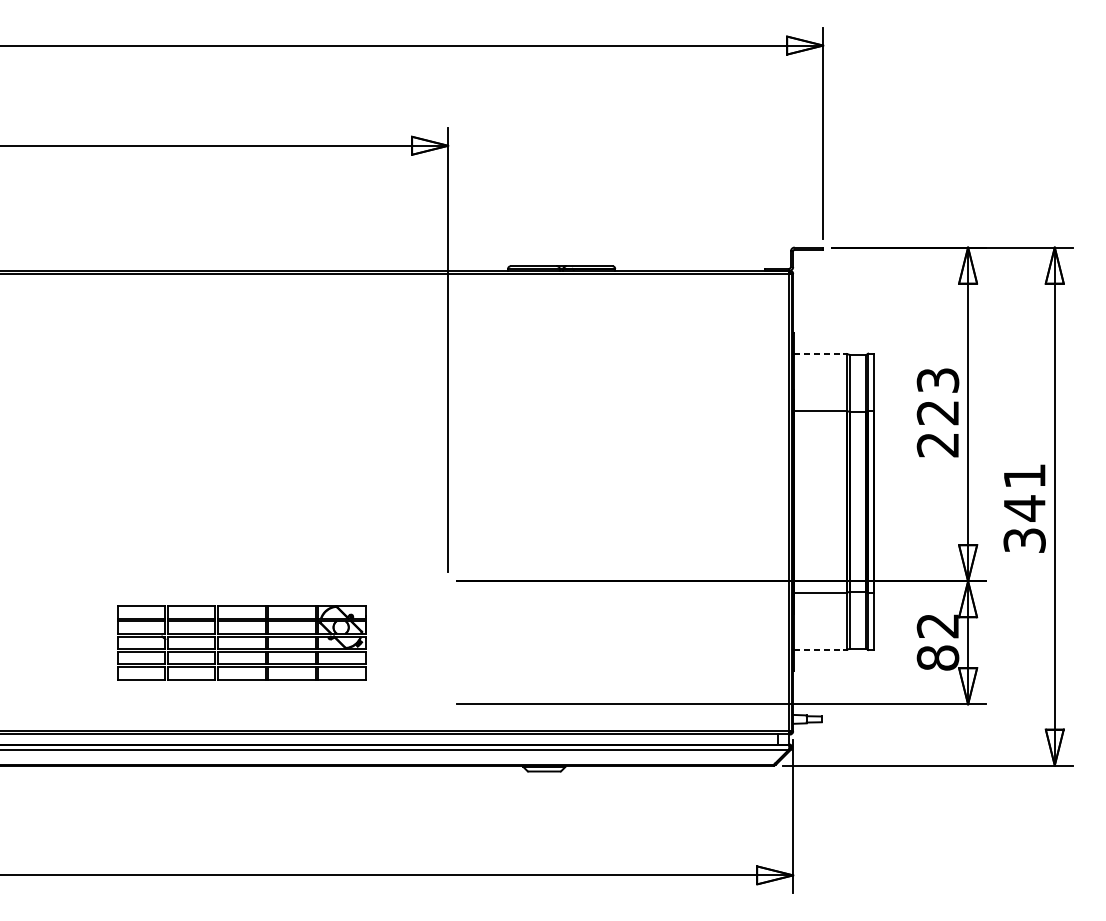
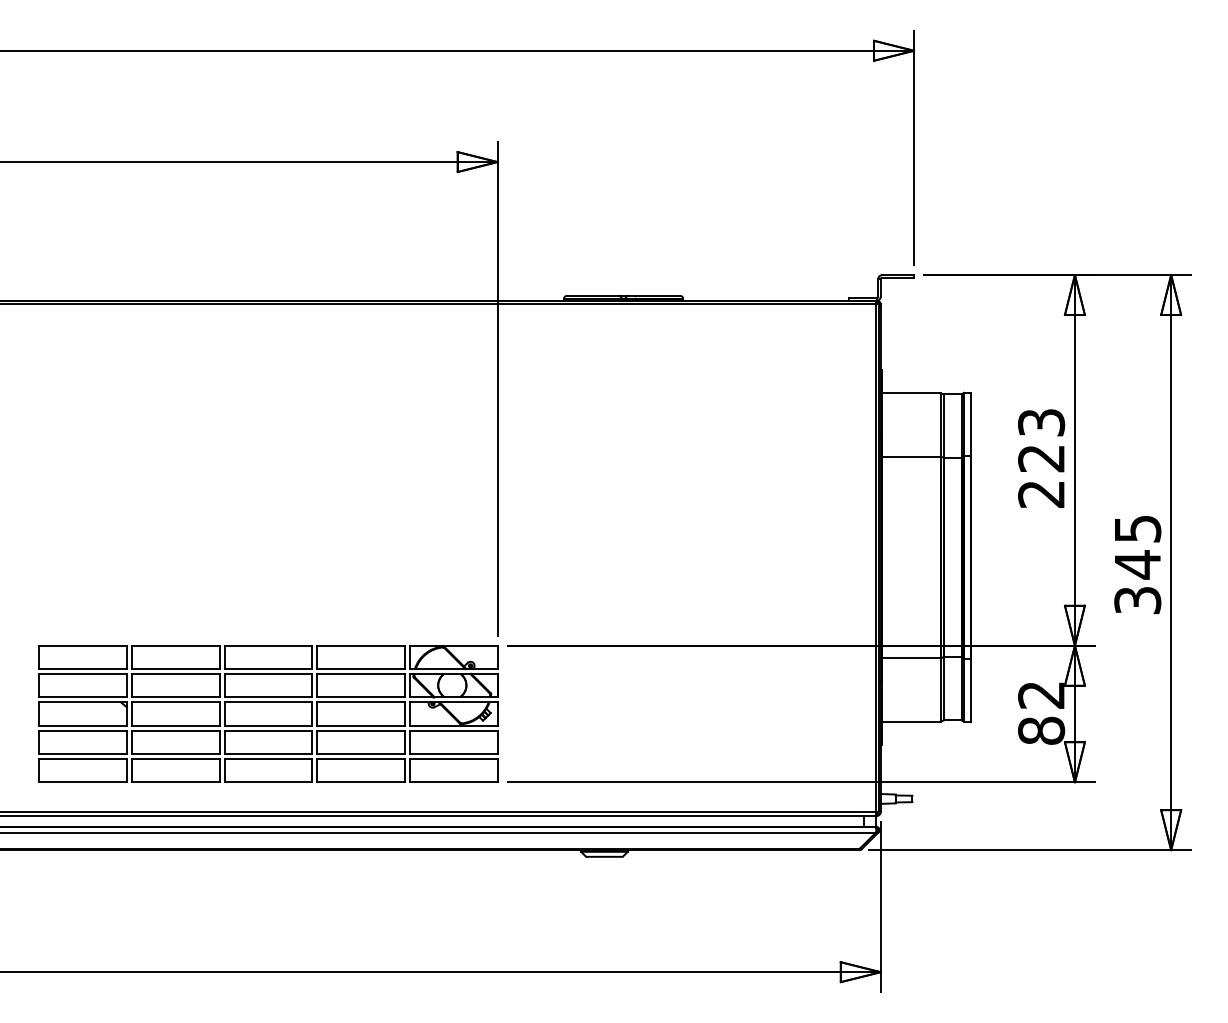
line: (820, 354) -> (911, 393), dashed -> solid
text: (1025, 476) -> (1138, 529), 341 -> 345
part: (241, 642) -> (268, 713), size x1.67
line: (820, 649) -> (911, 721), dashed -> solid

